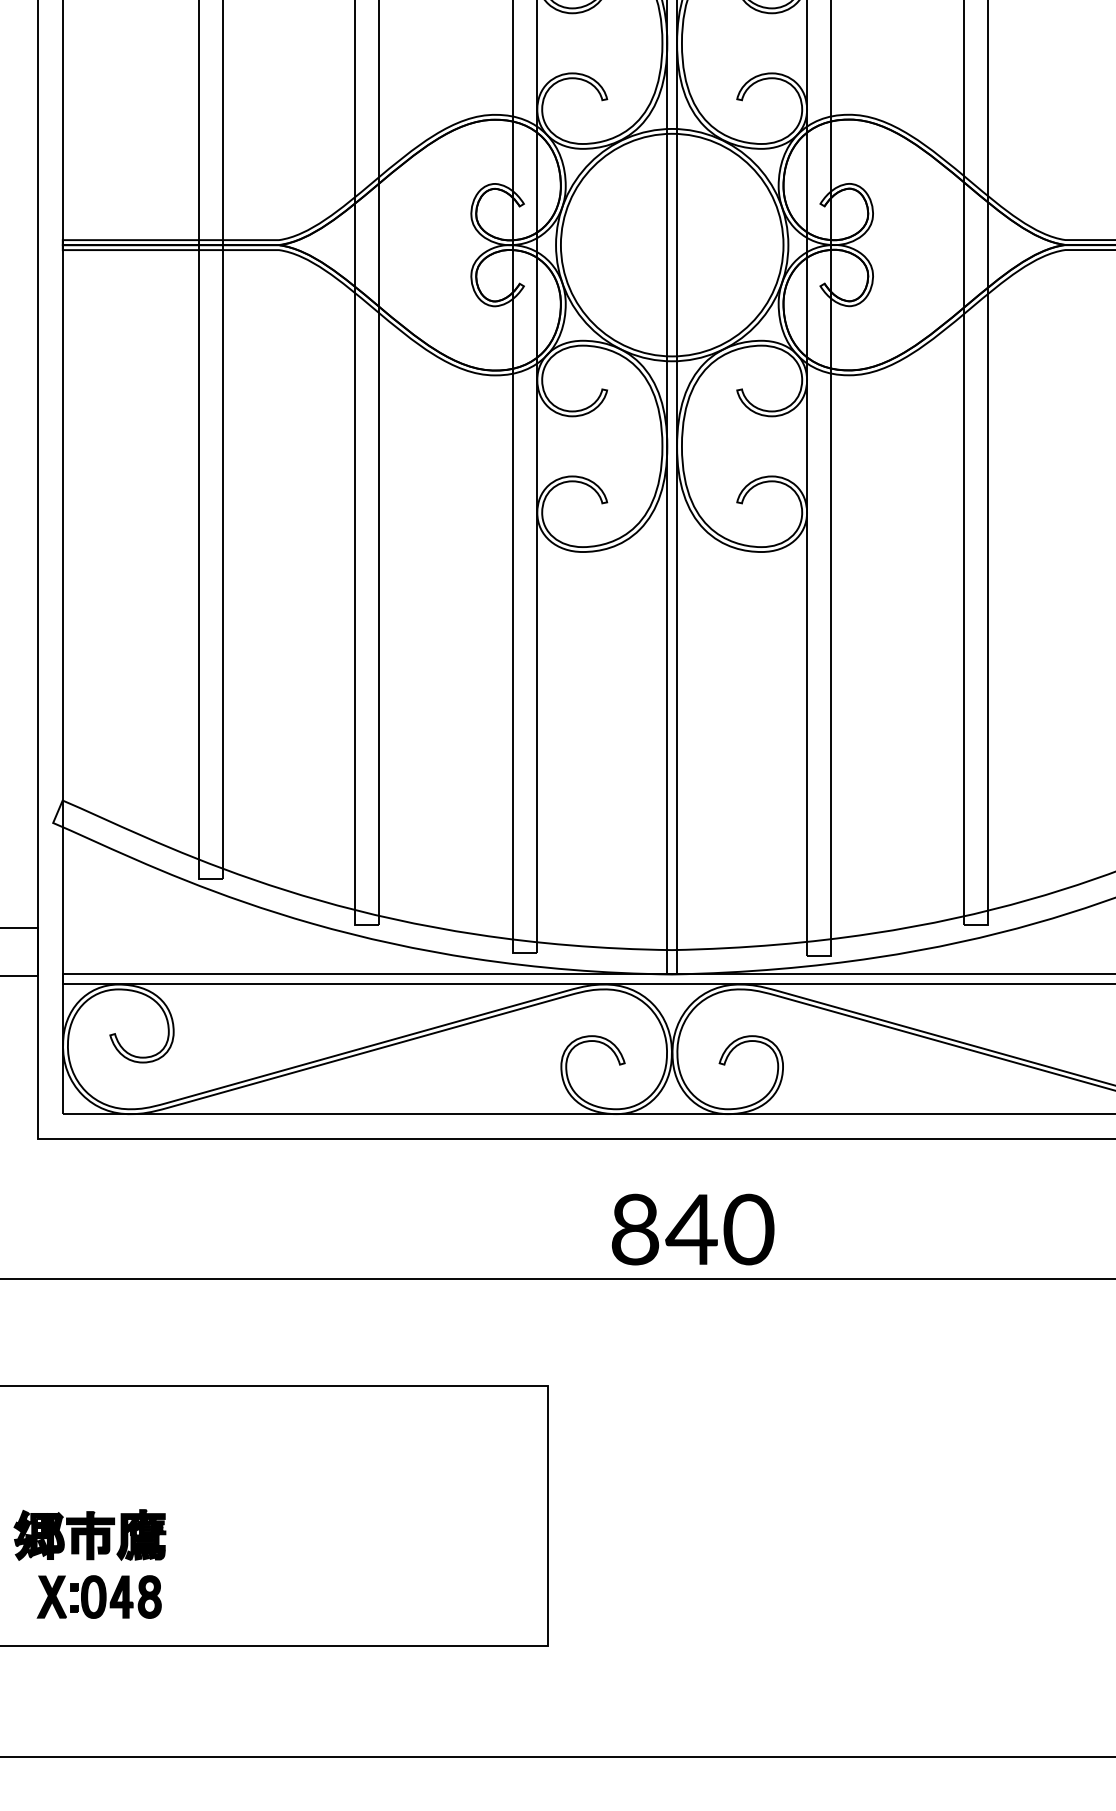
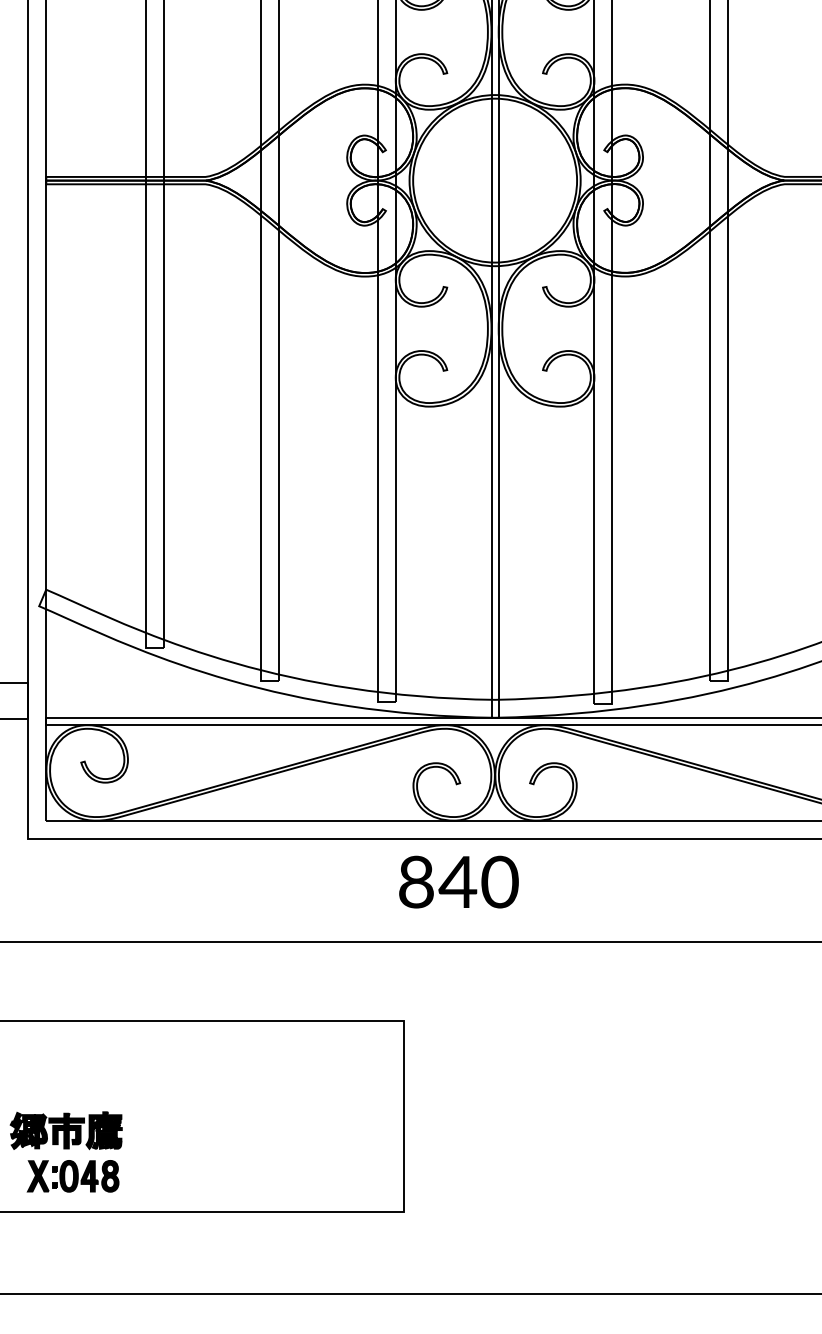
text: (692, 1229) -> (458, 882), moved

